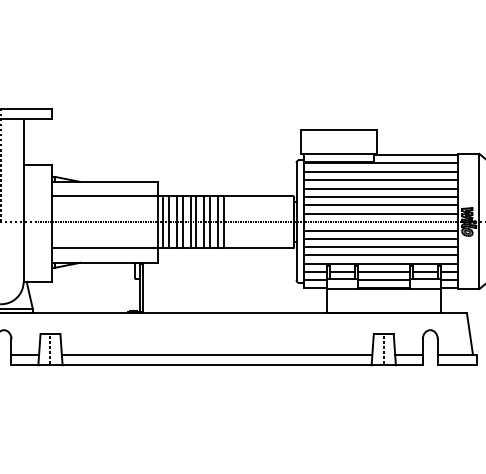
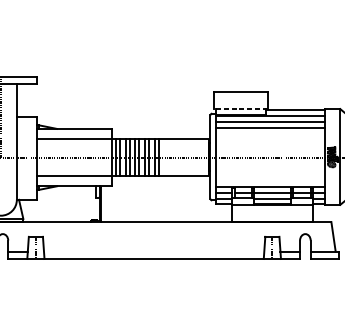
line: (338, 153) -> (240, 108), solid -> dashed
line: (380, 188) -> (270, 133), removed
line: (380, 197) -> (270, 139), removed
line: (380, 205) -> (270, 145), removed
line: (380, 213) -> (270, 151), removed
line: (380, 230) -> (270, 163), removed
line: (380, 238) -> (270, 169), removed
line: (380, 247) -> (270, 175), removed
line: (380, 255) -> (270, 181), removed
line: (216, 354) -> (153, 251), removed

